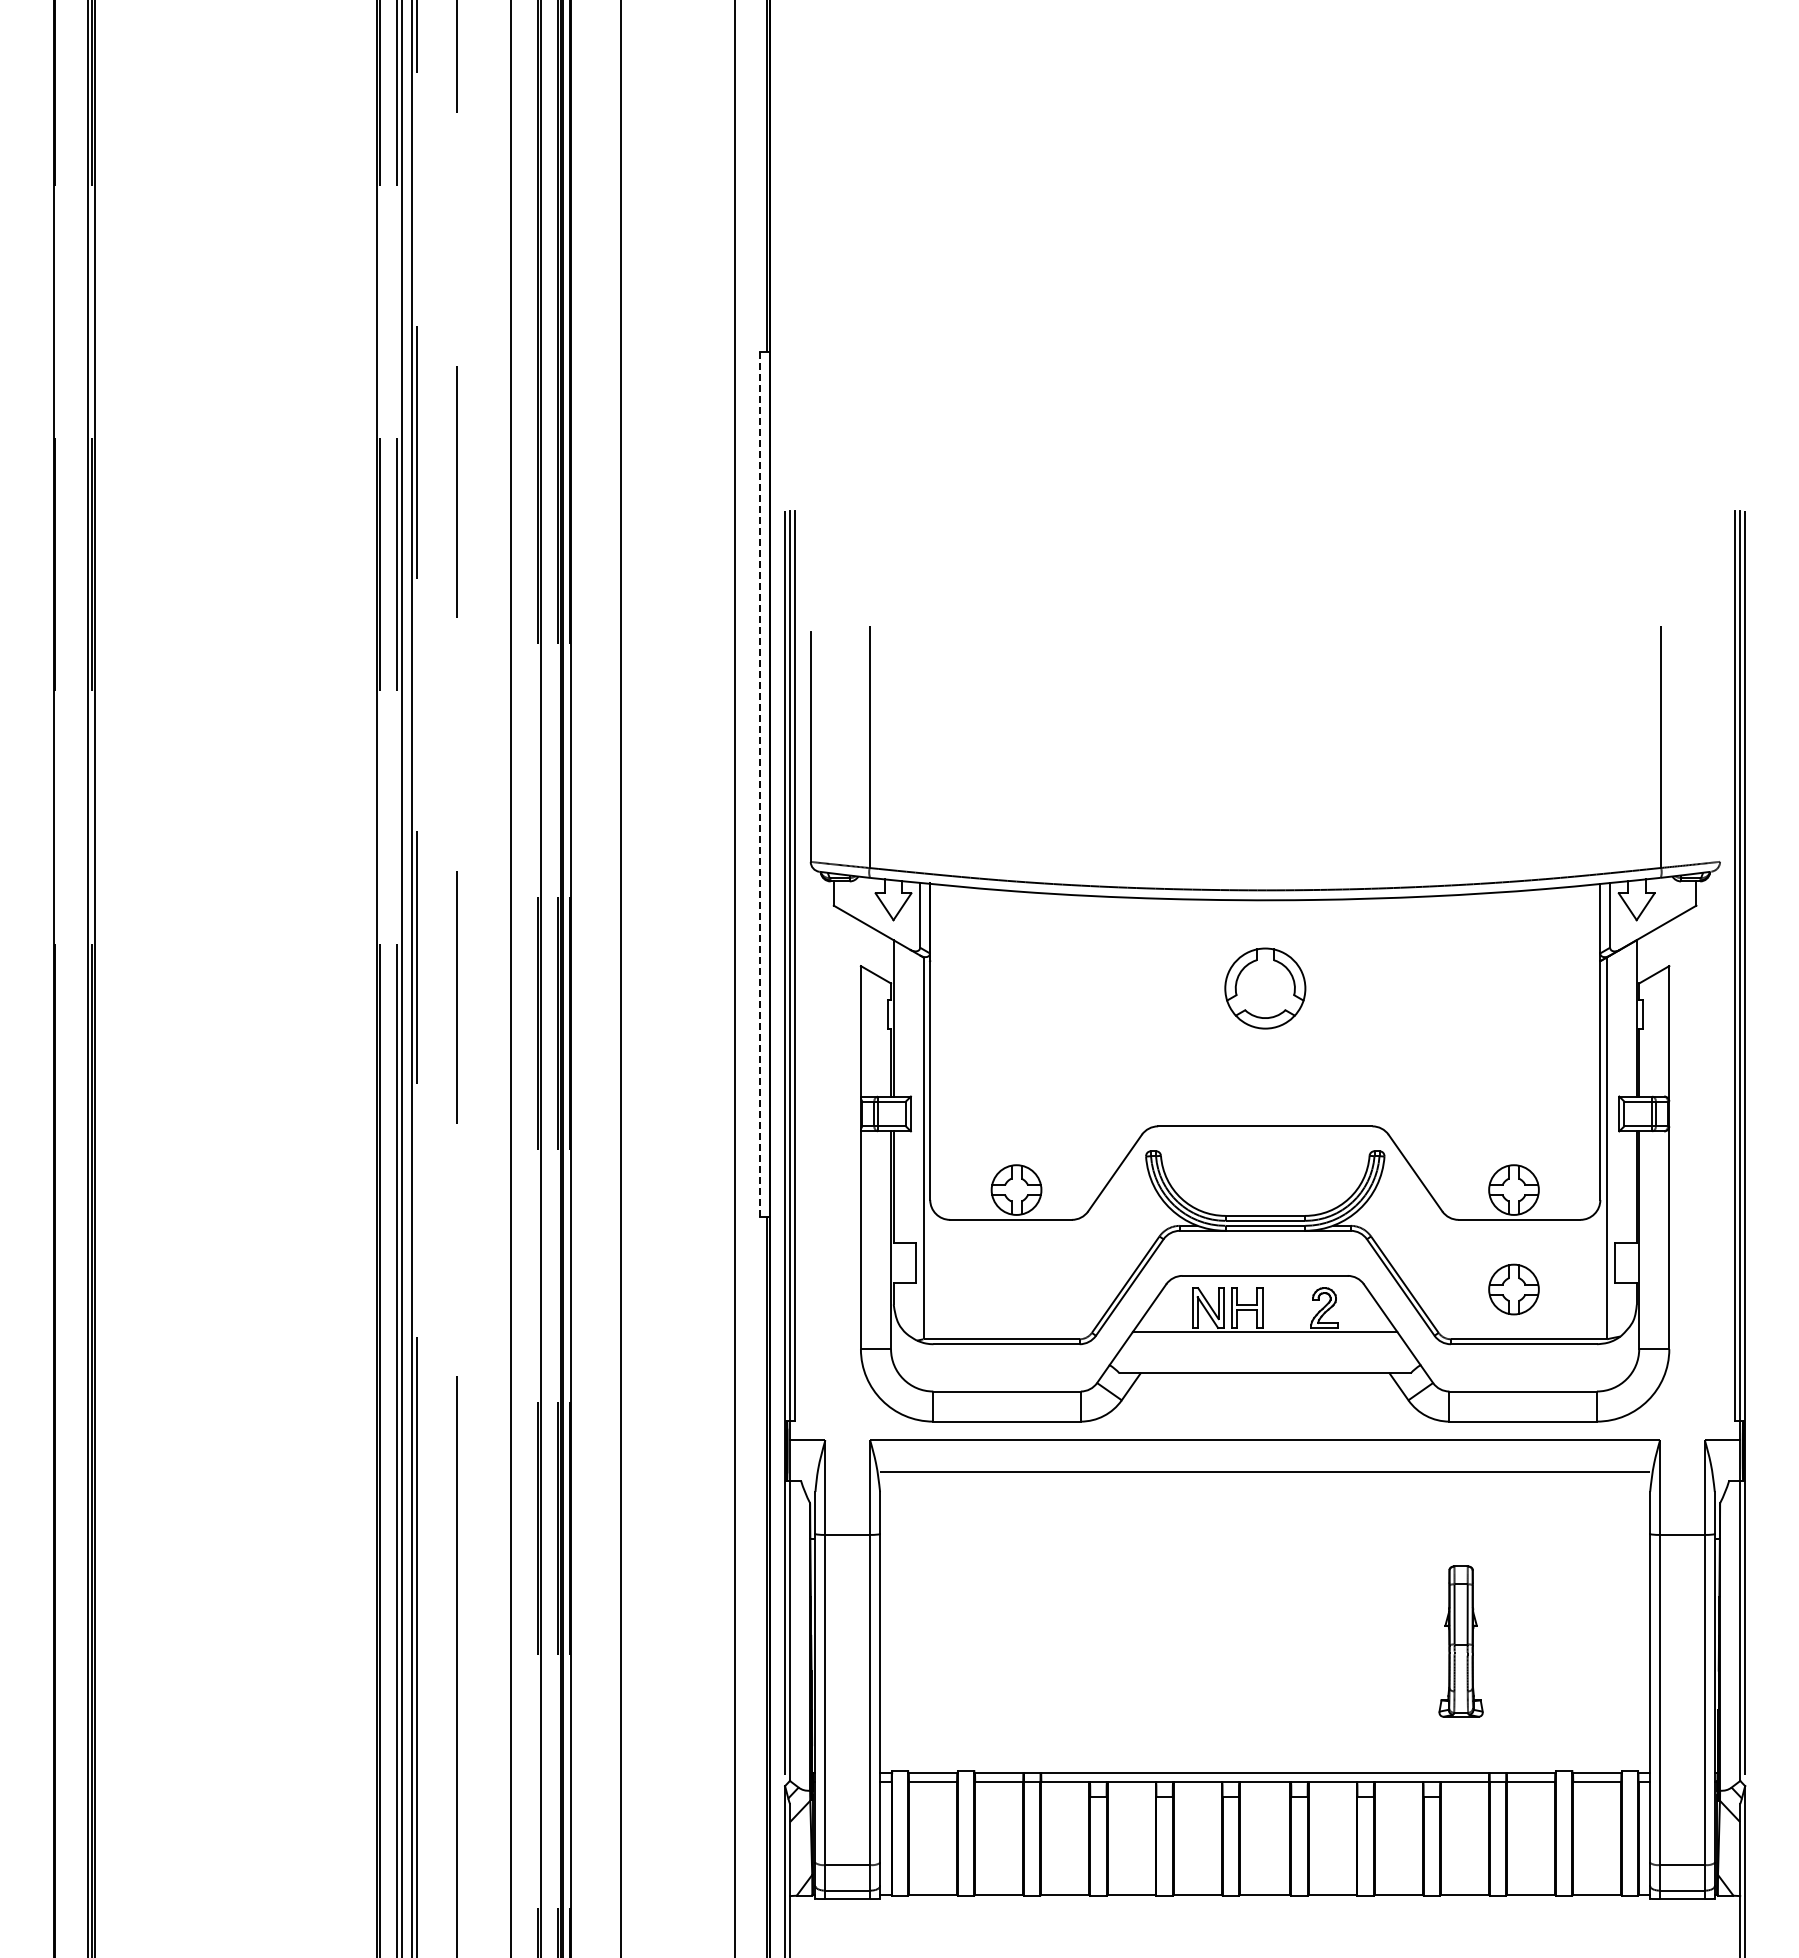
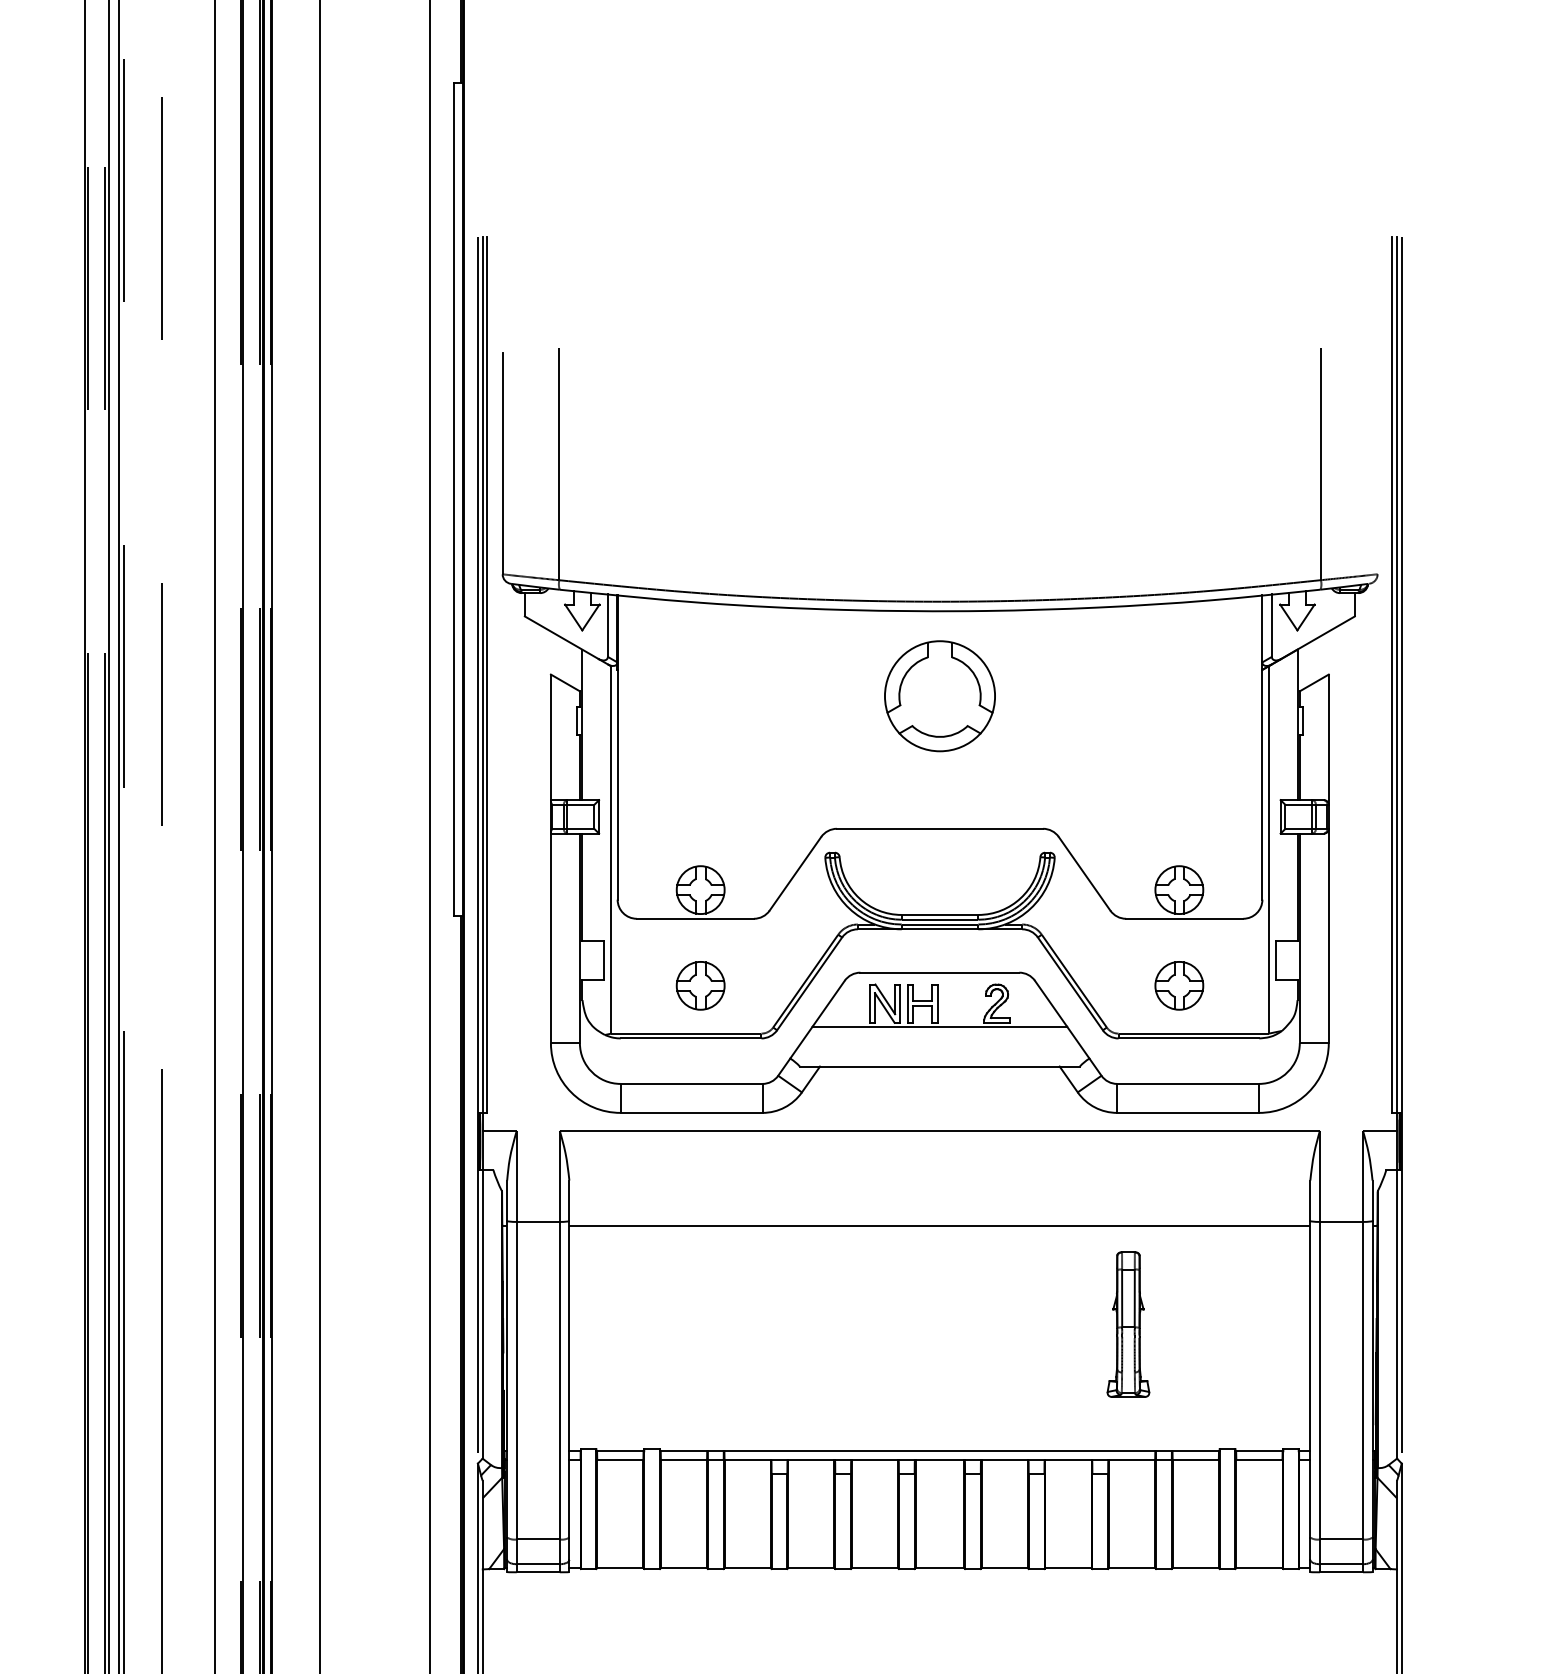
line: (760, 784) -> (454, 499), dashed -> solid
part: (1265, 988) -> (940, 696), size x1.43
part: (1016, 1289) -> (700, 985), added
line: (1265, 1471) -> (940, 1225), moved

